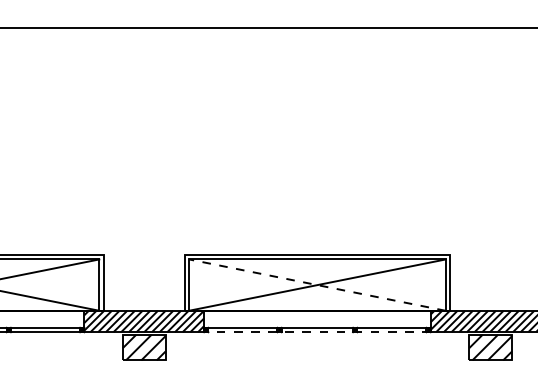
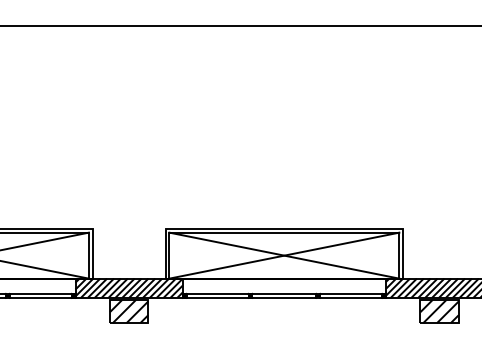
line: (317, 285) -> (284, 256), dashed -> solid
line: (316, 332) -> (283, 298), dashed -> solid

